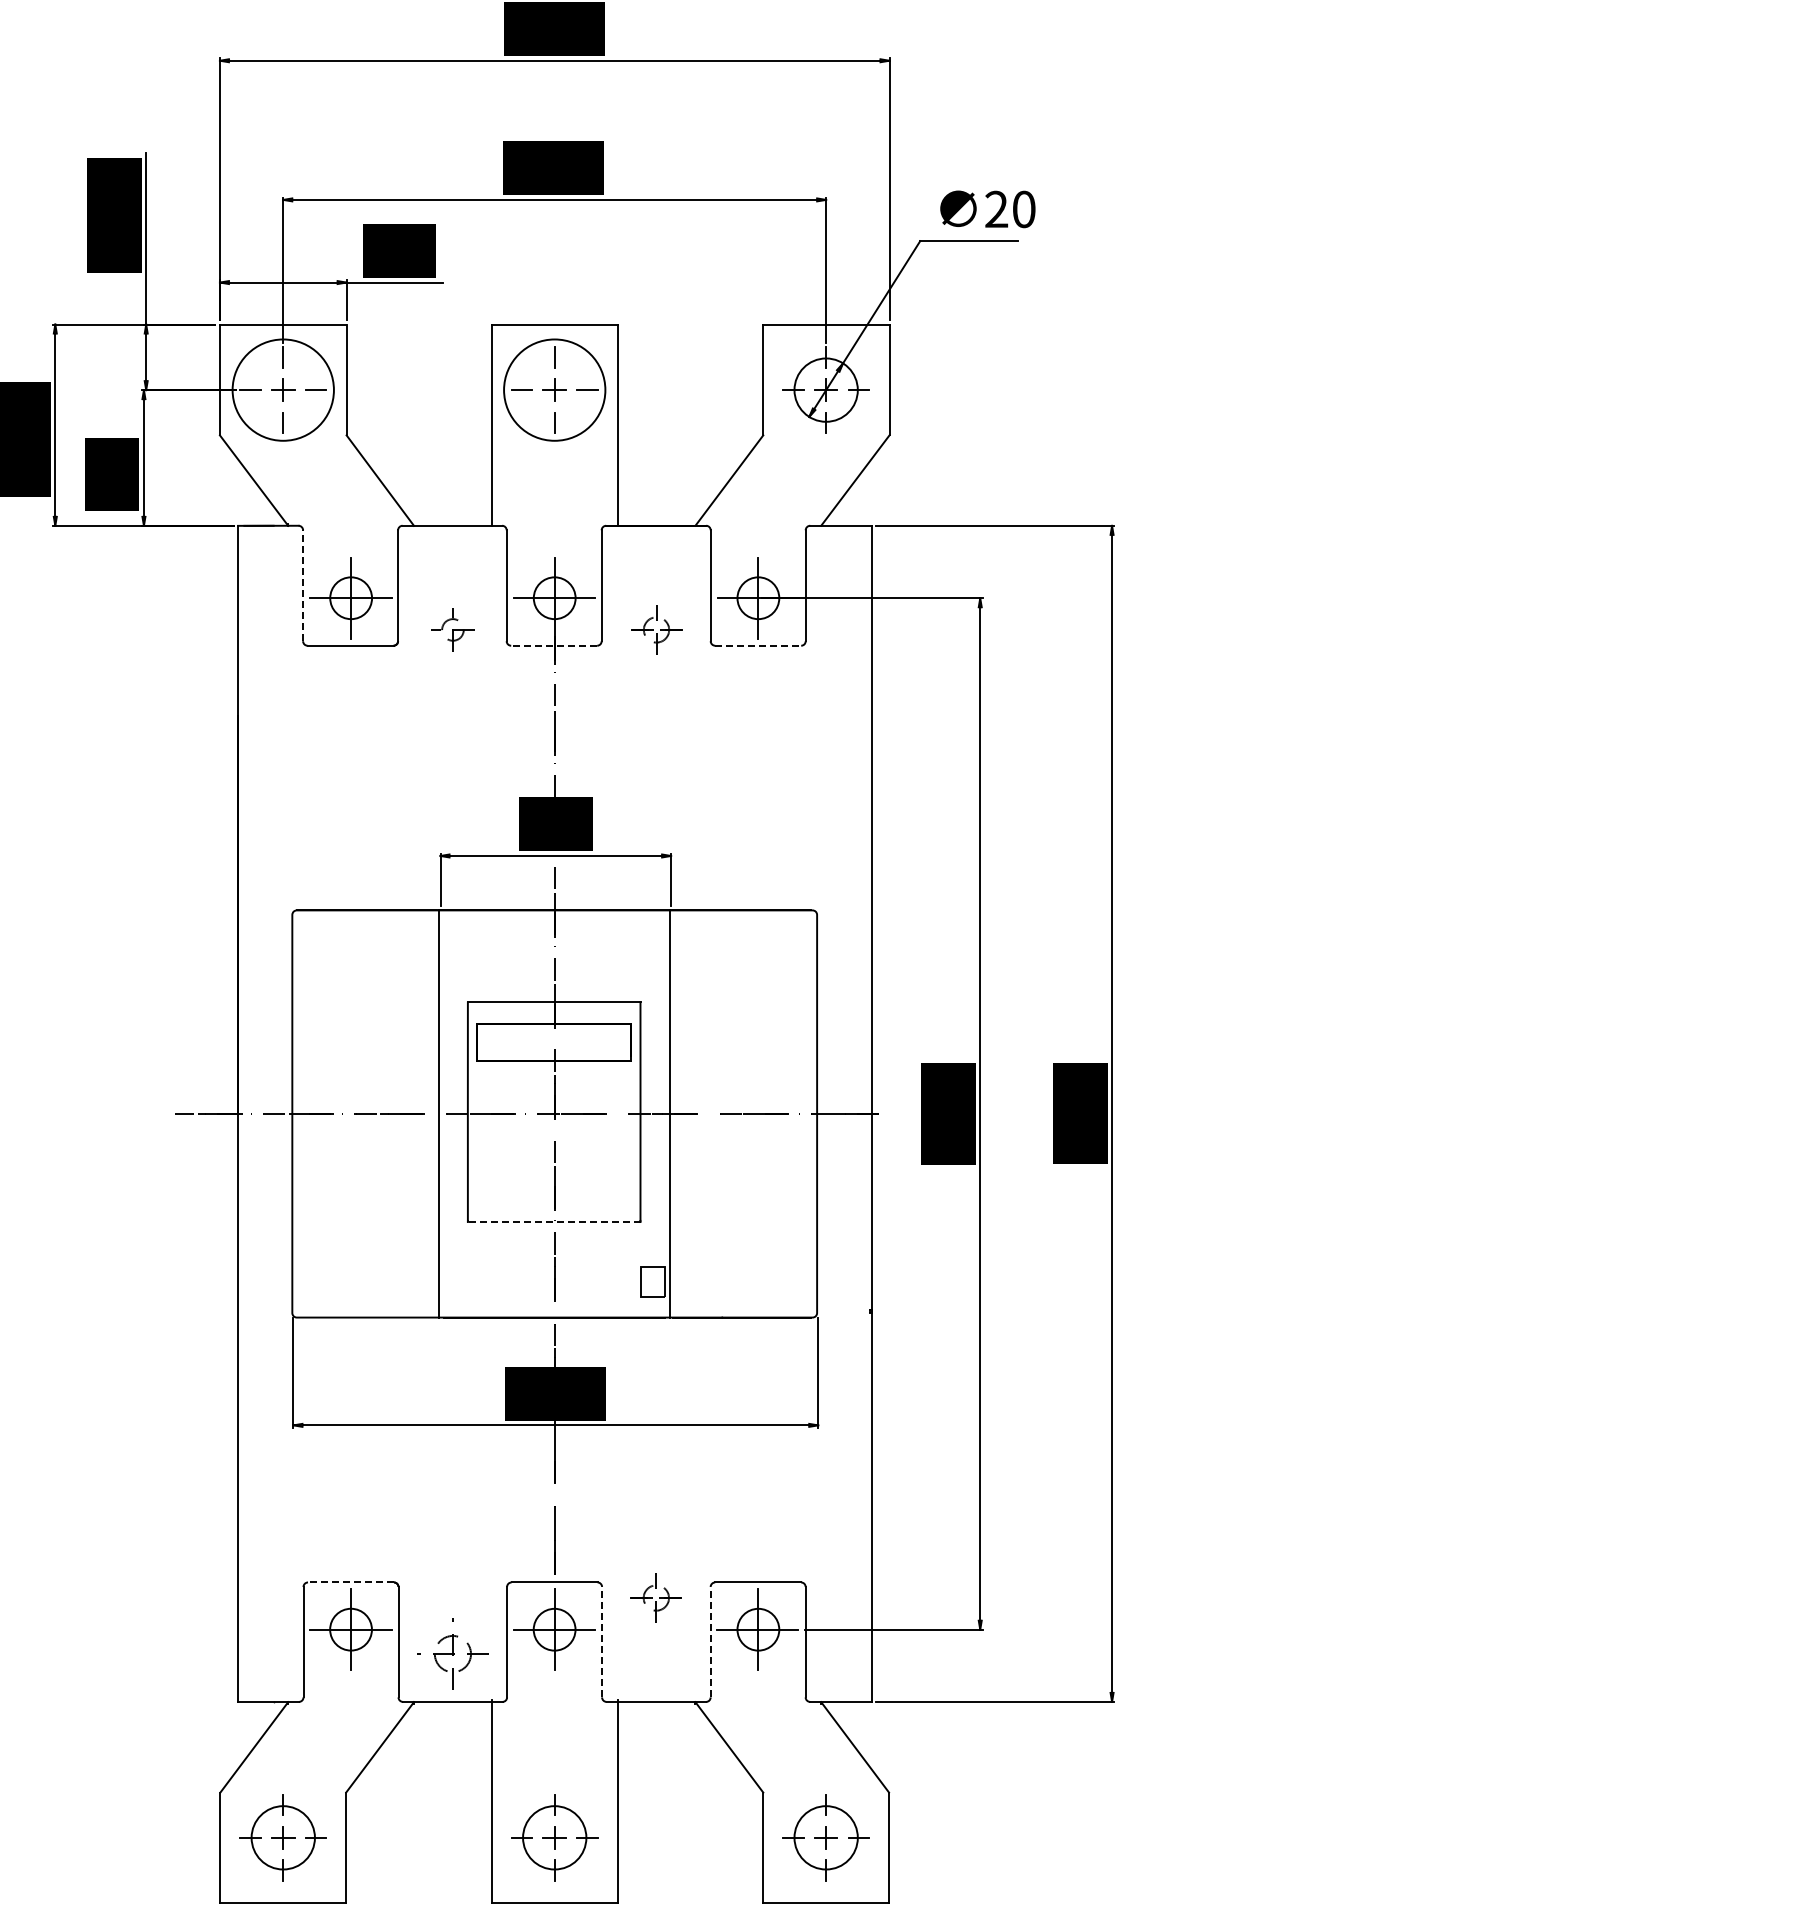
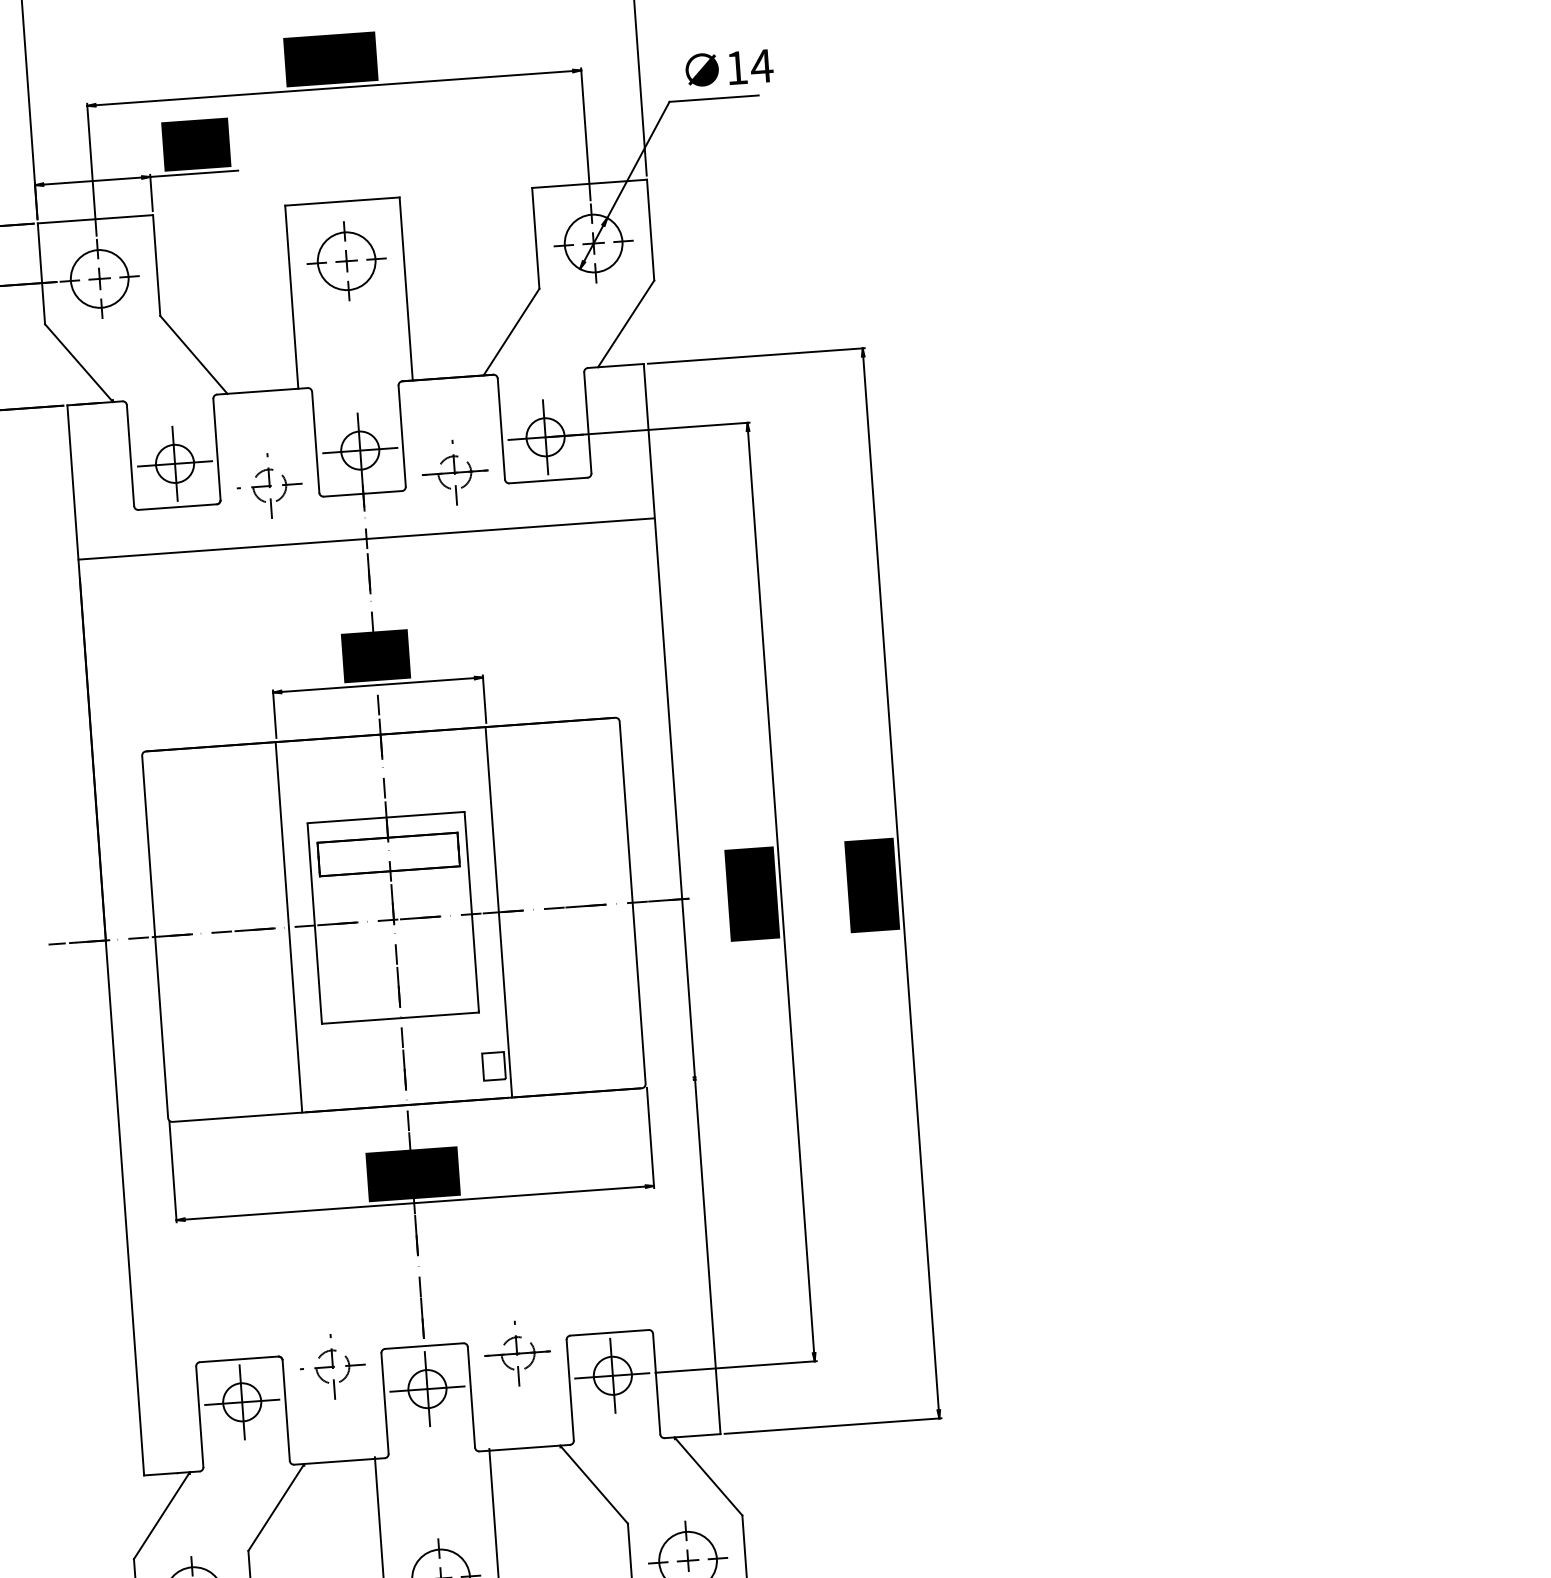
text: (1010, 209) -> (749, 67), 20 -> 14
circle: (282, 389) -> (98, 278), size x0.62
circle: (554, 389) -> (346, 260), size x0.62
line: (303, 585) -> (130, 455), dashed -> solid
part: (452, 629) -> (269, 485), size x1.67
part: (656, 629) -> (454, 472), size x1.43
line: (554, 645) -> (363, 493), dashed -> solid
line: (758, 645) -> (548, 480), dashed -> solid
line: (554, 695) -> (366, 539), added
line: (553, 1222) -> (399, 1018), dashed -> solid
line: (351, 1582) -> (239, 1359), dashed -> solid
part: (655, 1597) -> (517, 1353), size x1.43
line: (602, 1641) -> (471, 1396), dashed -> solid
line: (710, 1641) -> (570, 1389), dashed -> solid
part: (452, 1653) -> (332, 1366), moved

